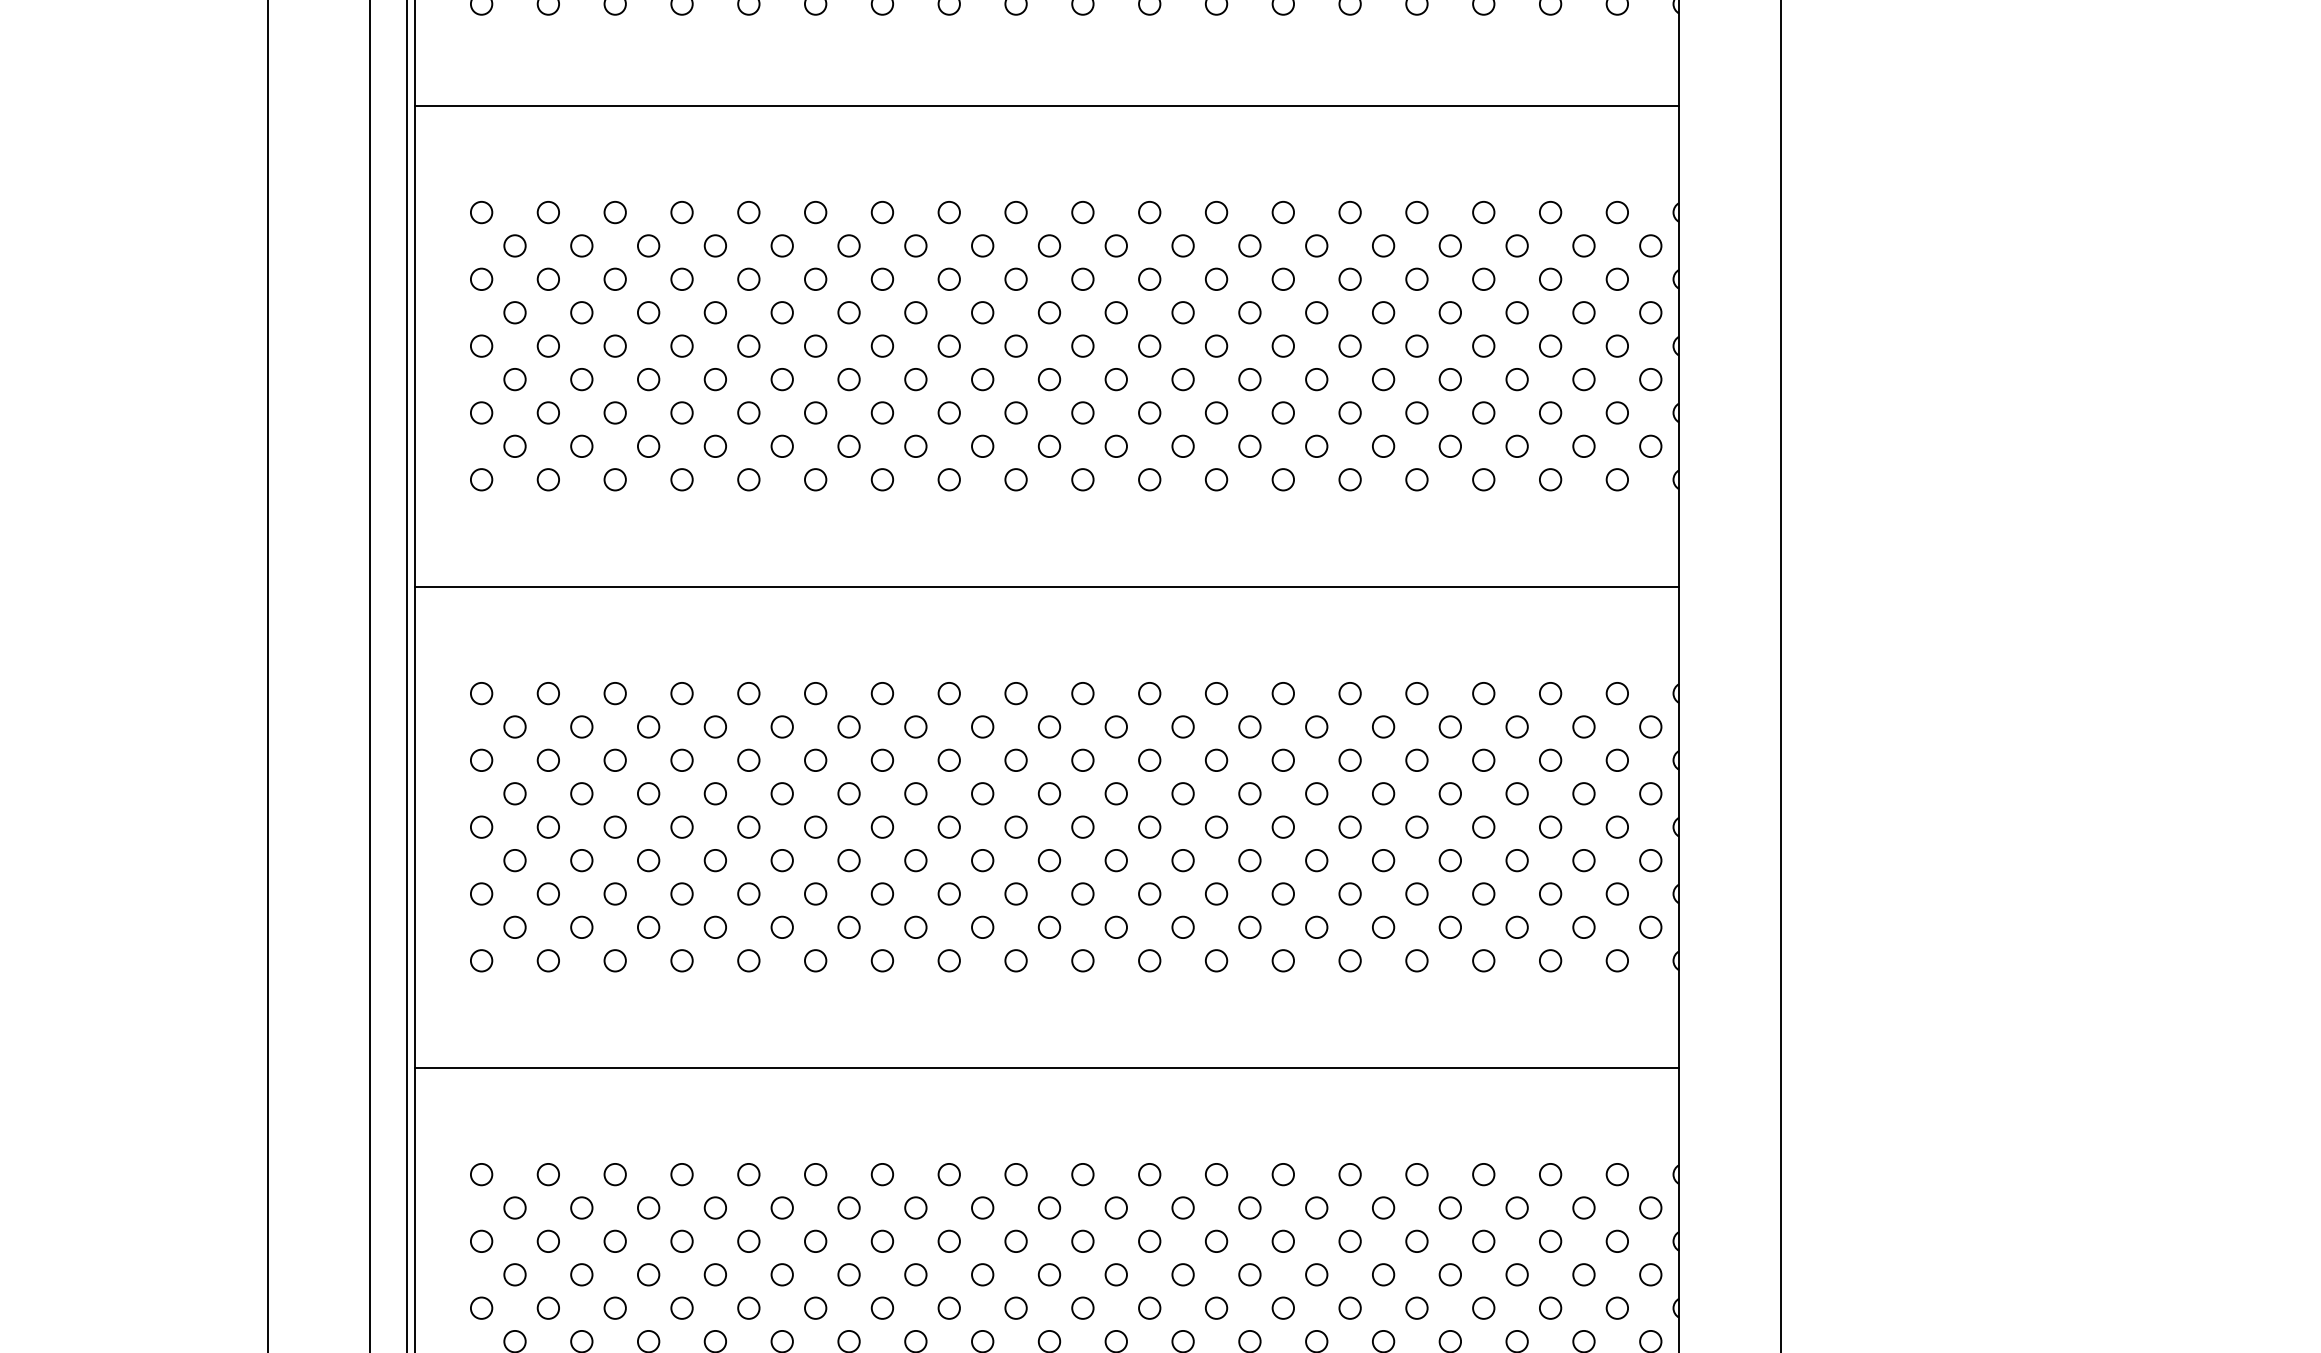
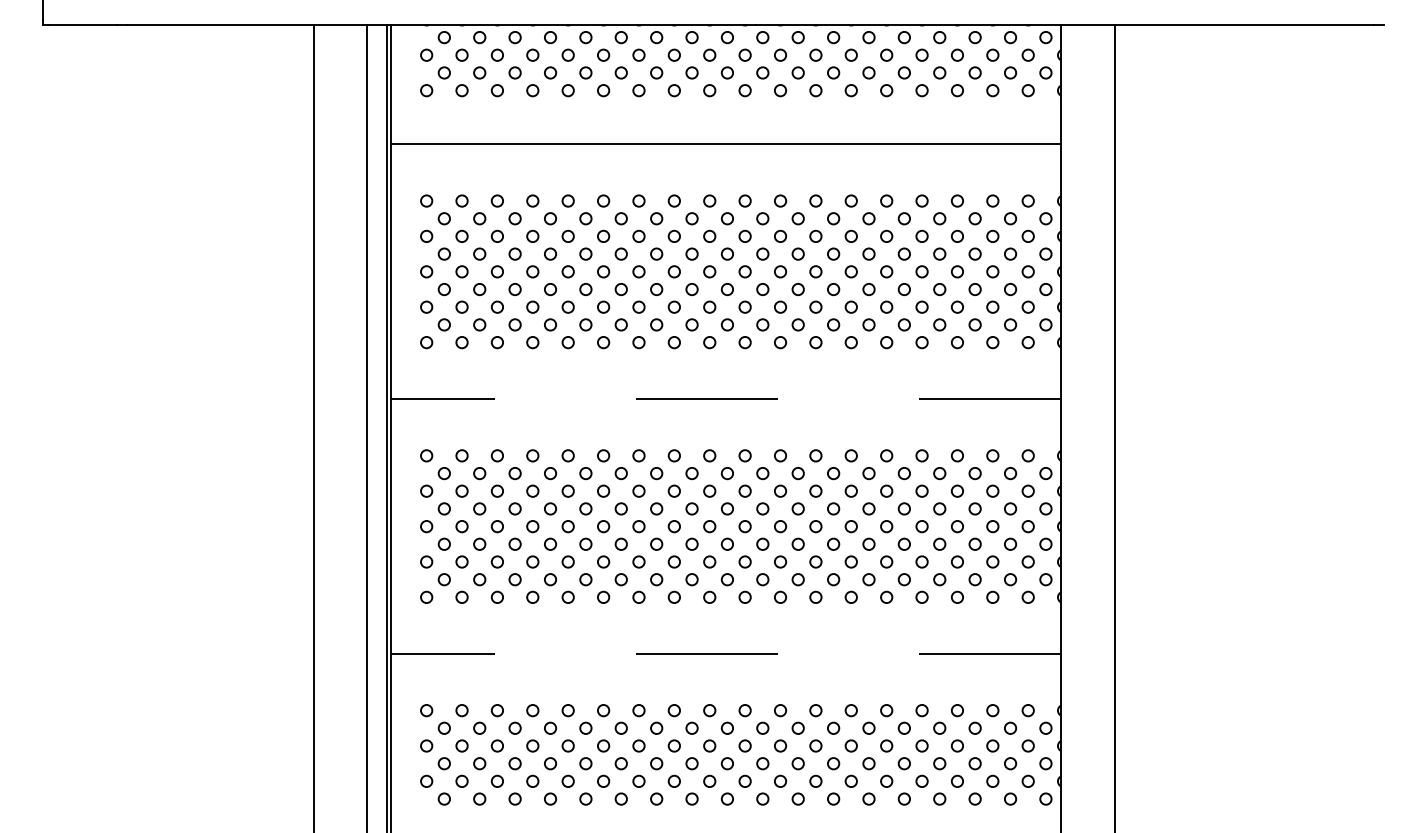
line: (1047, 587) -> (726, 399), solid -> dashed
line: (1047, 1068) -> (726, 654), solid -> dashed

